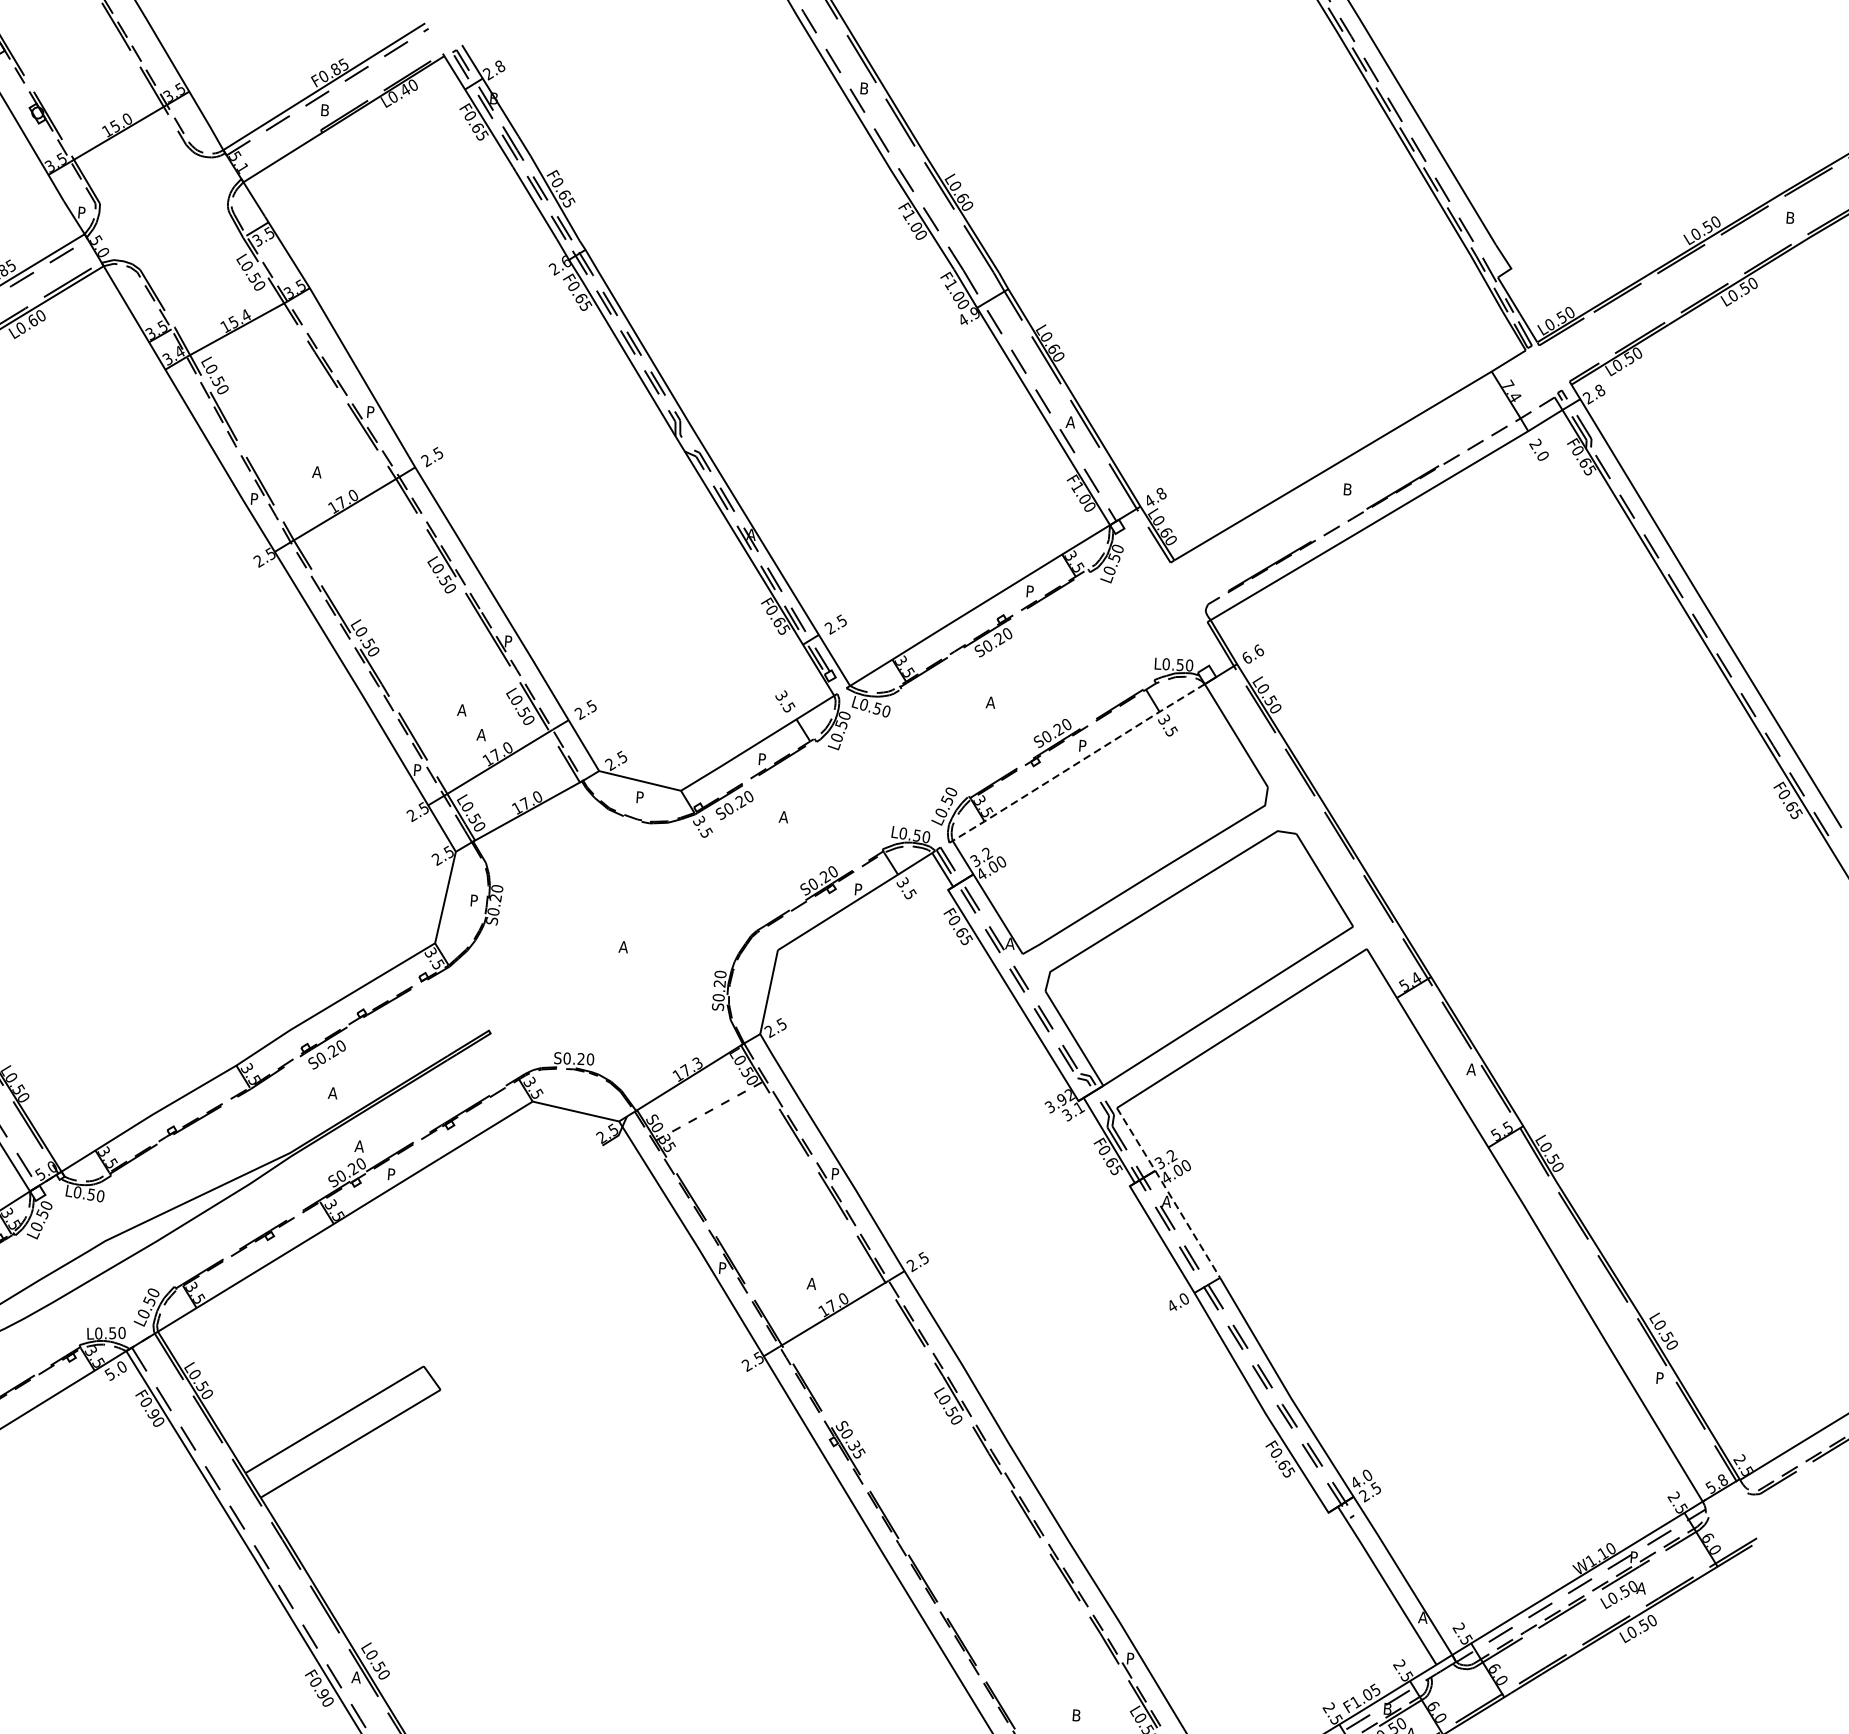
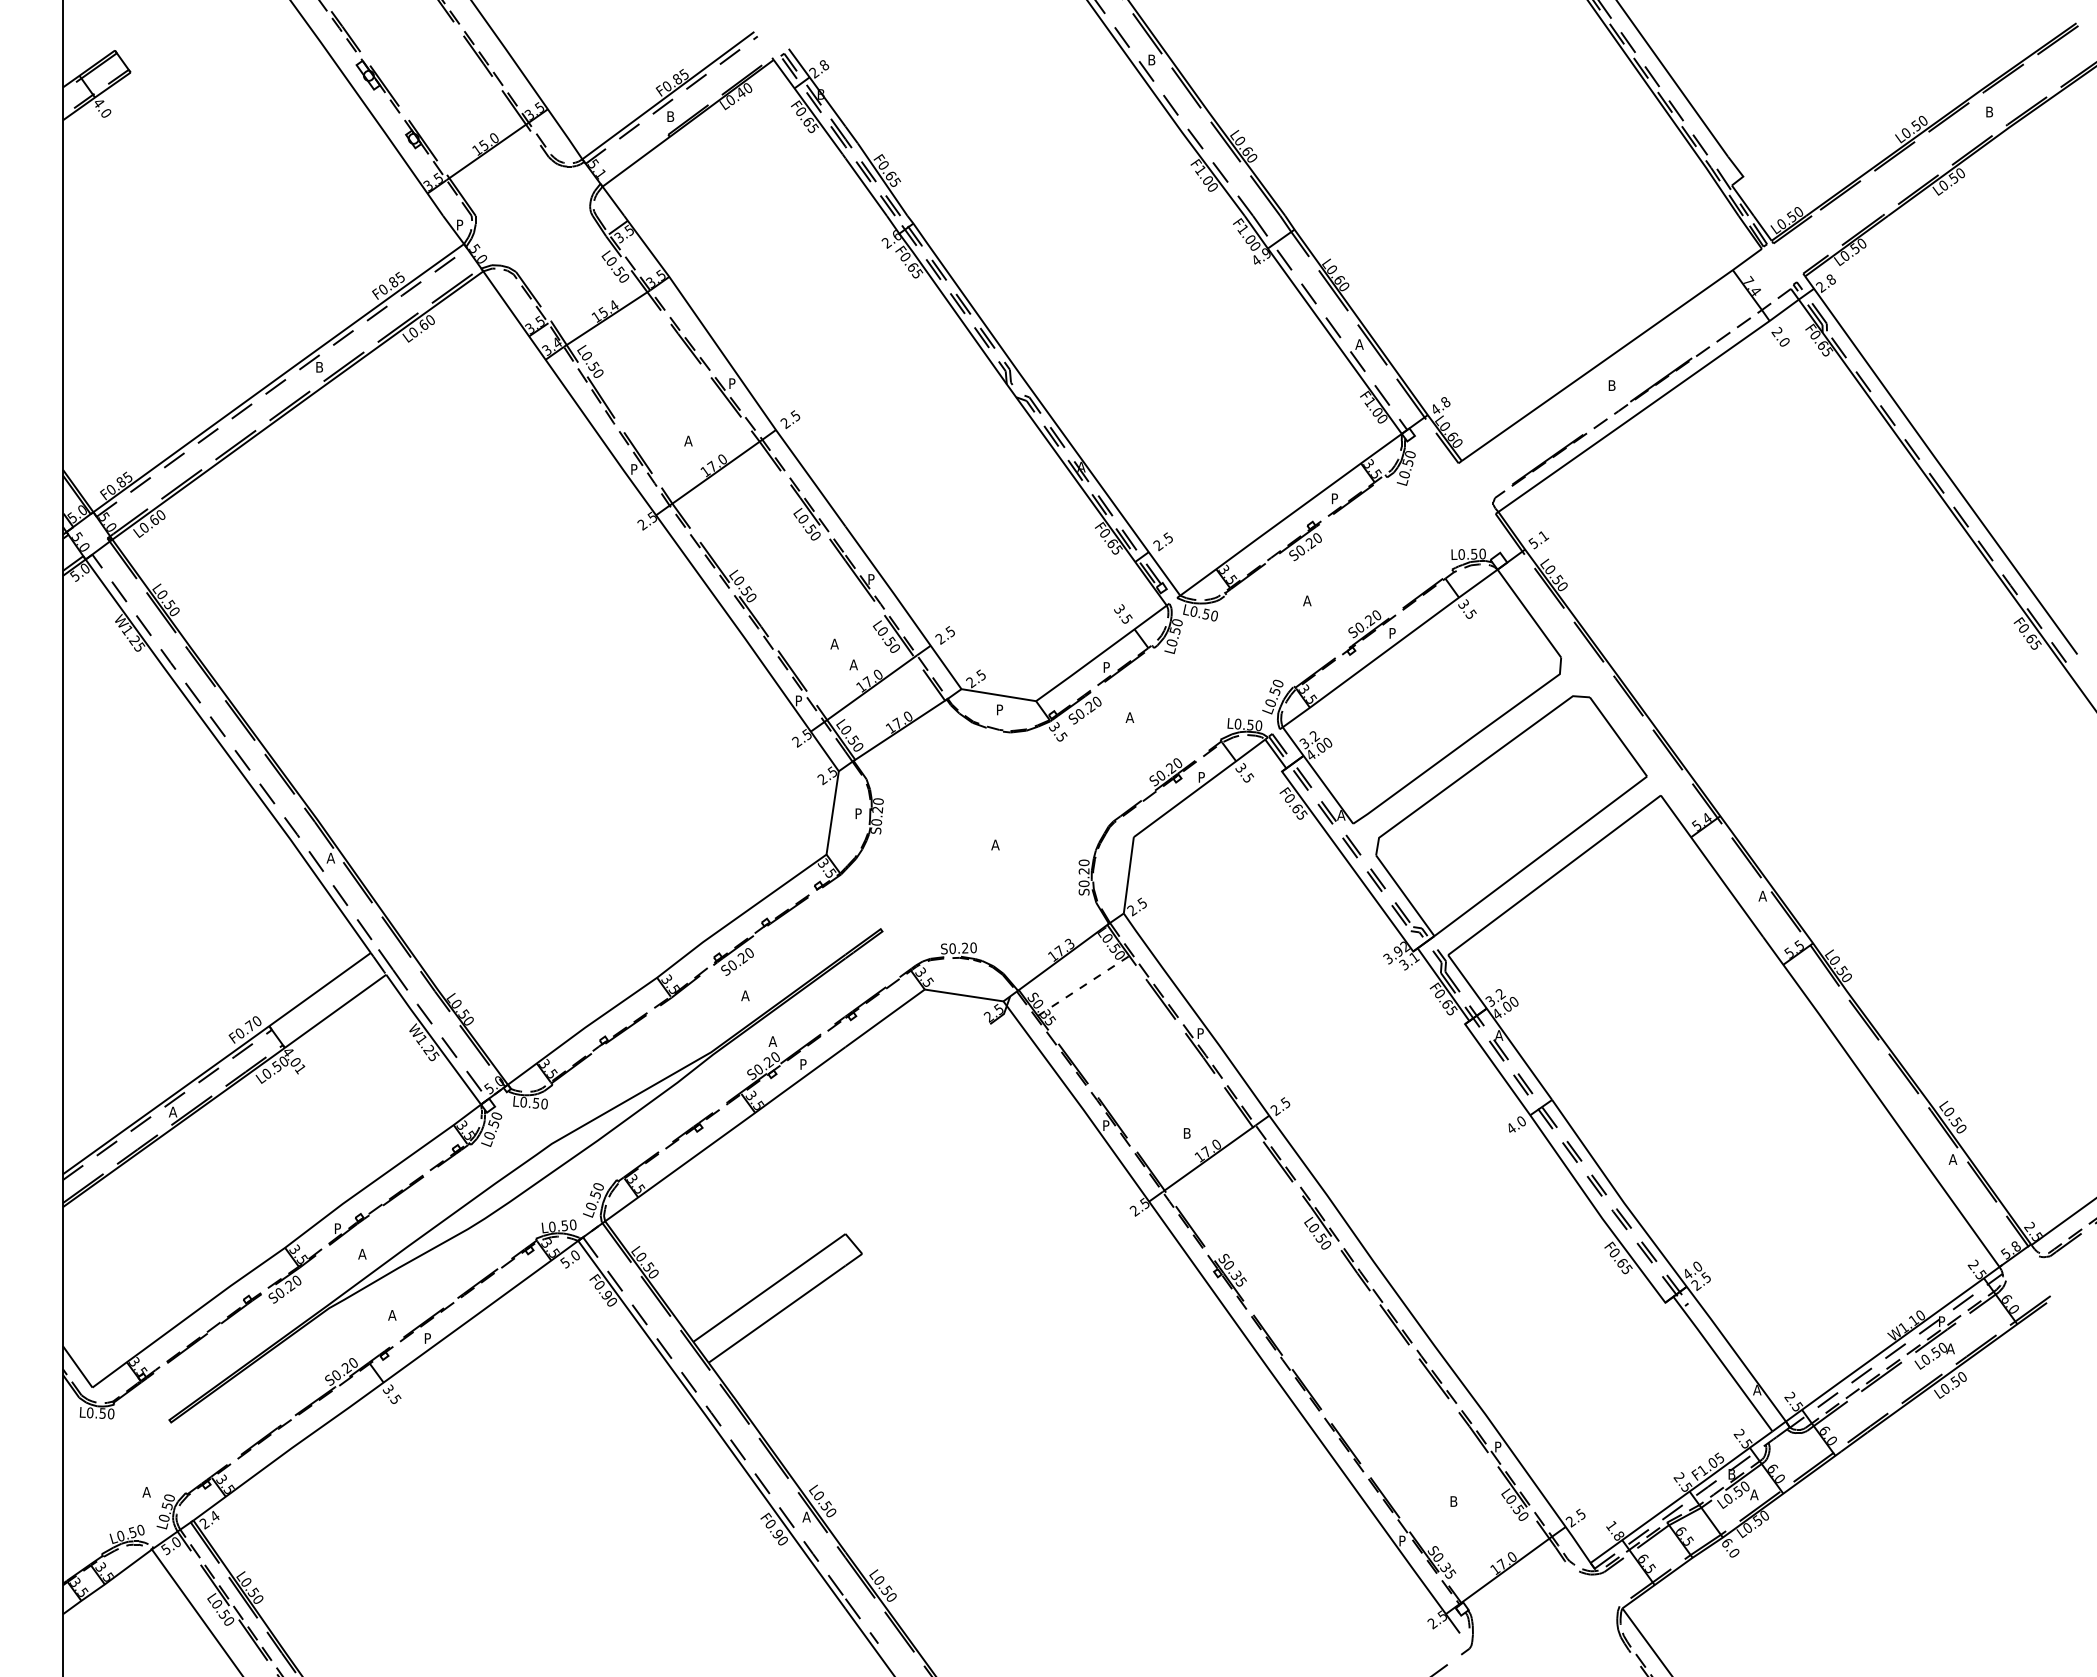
text: (1252, 654) -> (1538, 539), 6.6 -> 5.1
line: (1079, 762) -> (1390, 648), dashed -> solid
line: (1168, 1192) -> (1500, 1027), dashed -> solid
text: (811, 1283) -> (1186, 1133), A -> B
text: (1659, 1378) -> (1952, 1159), P -> A

